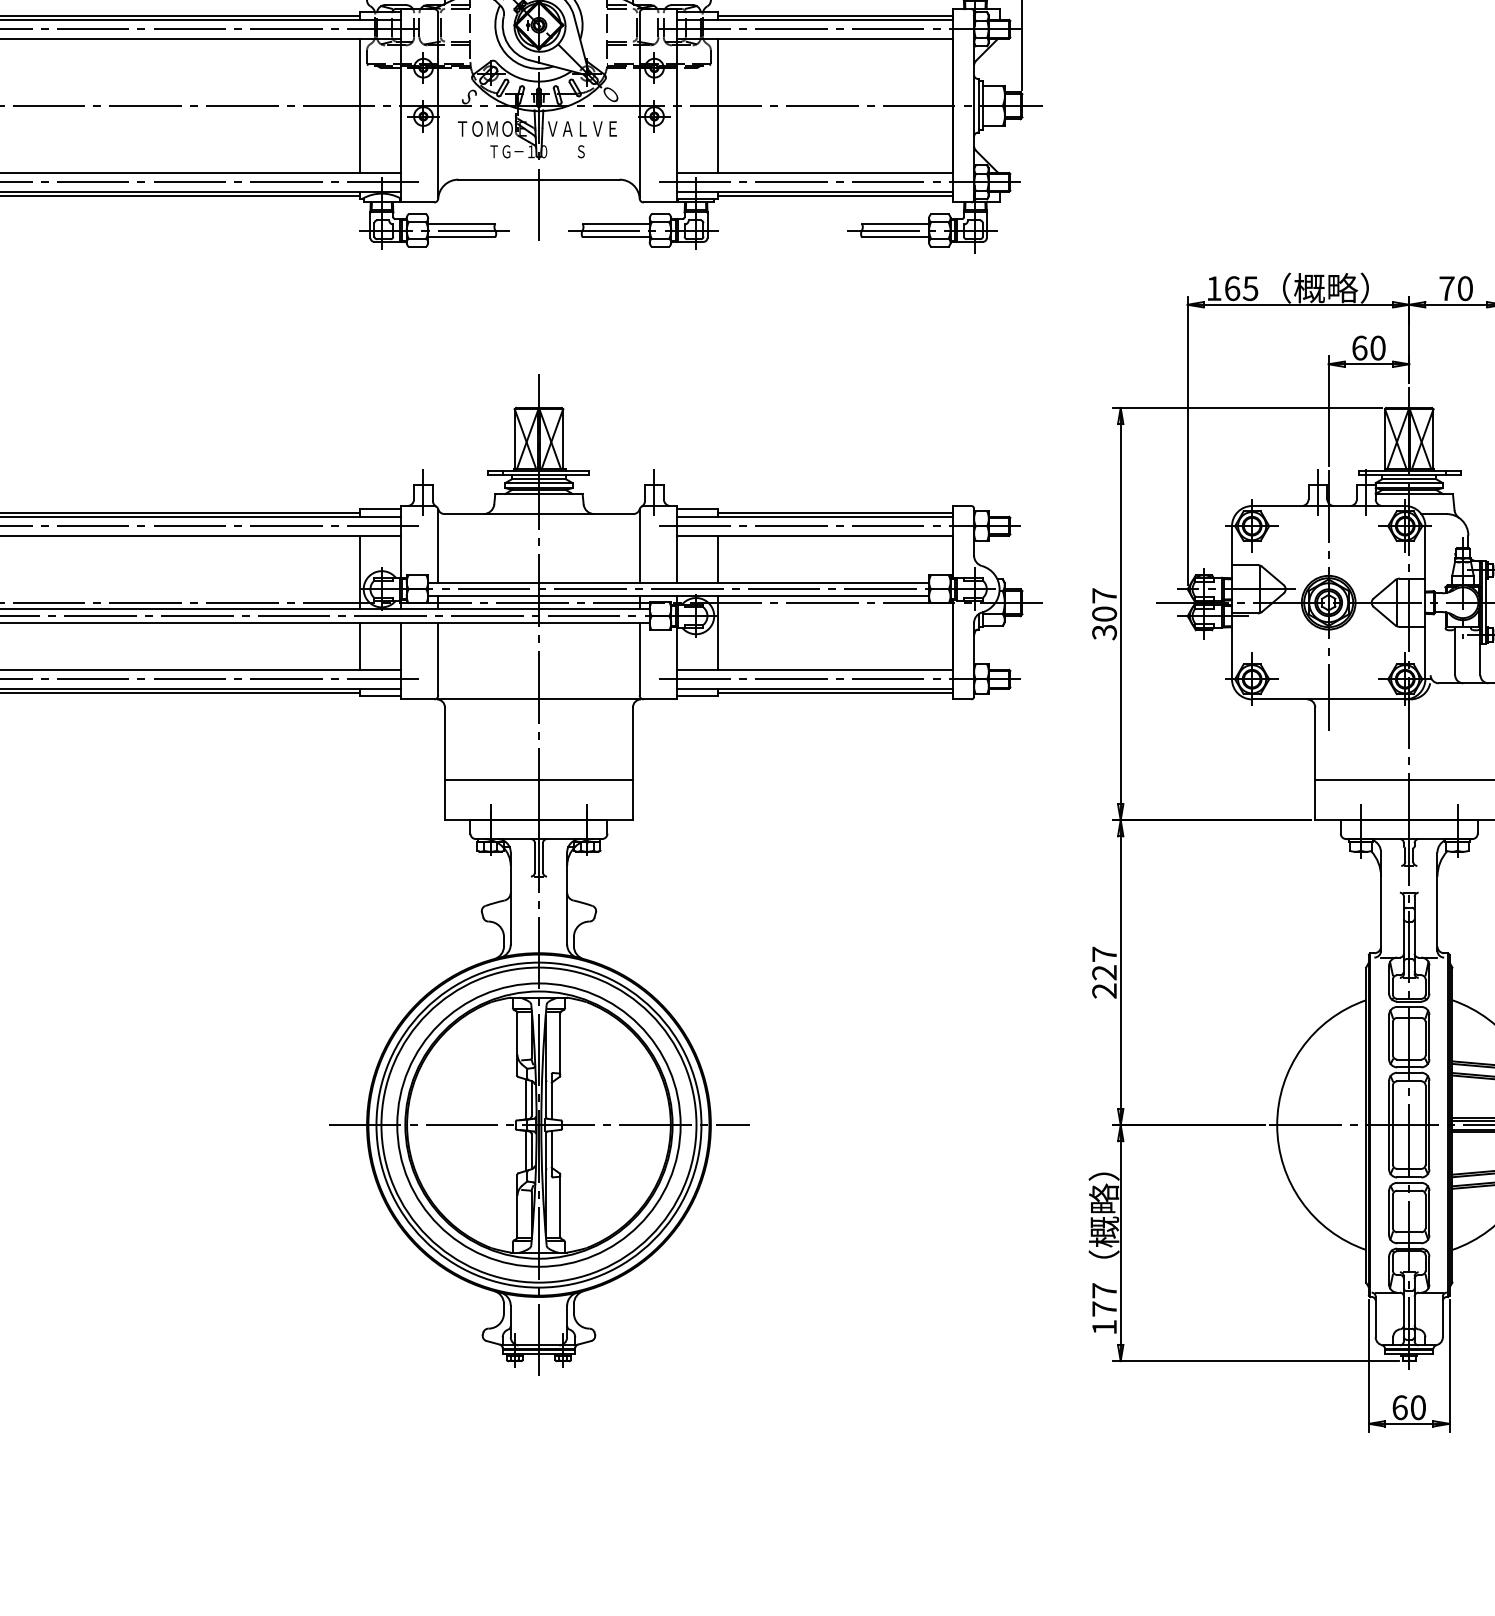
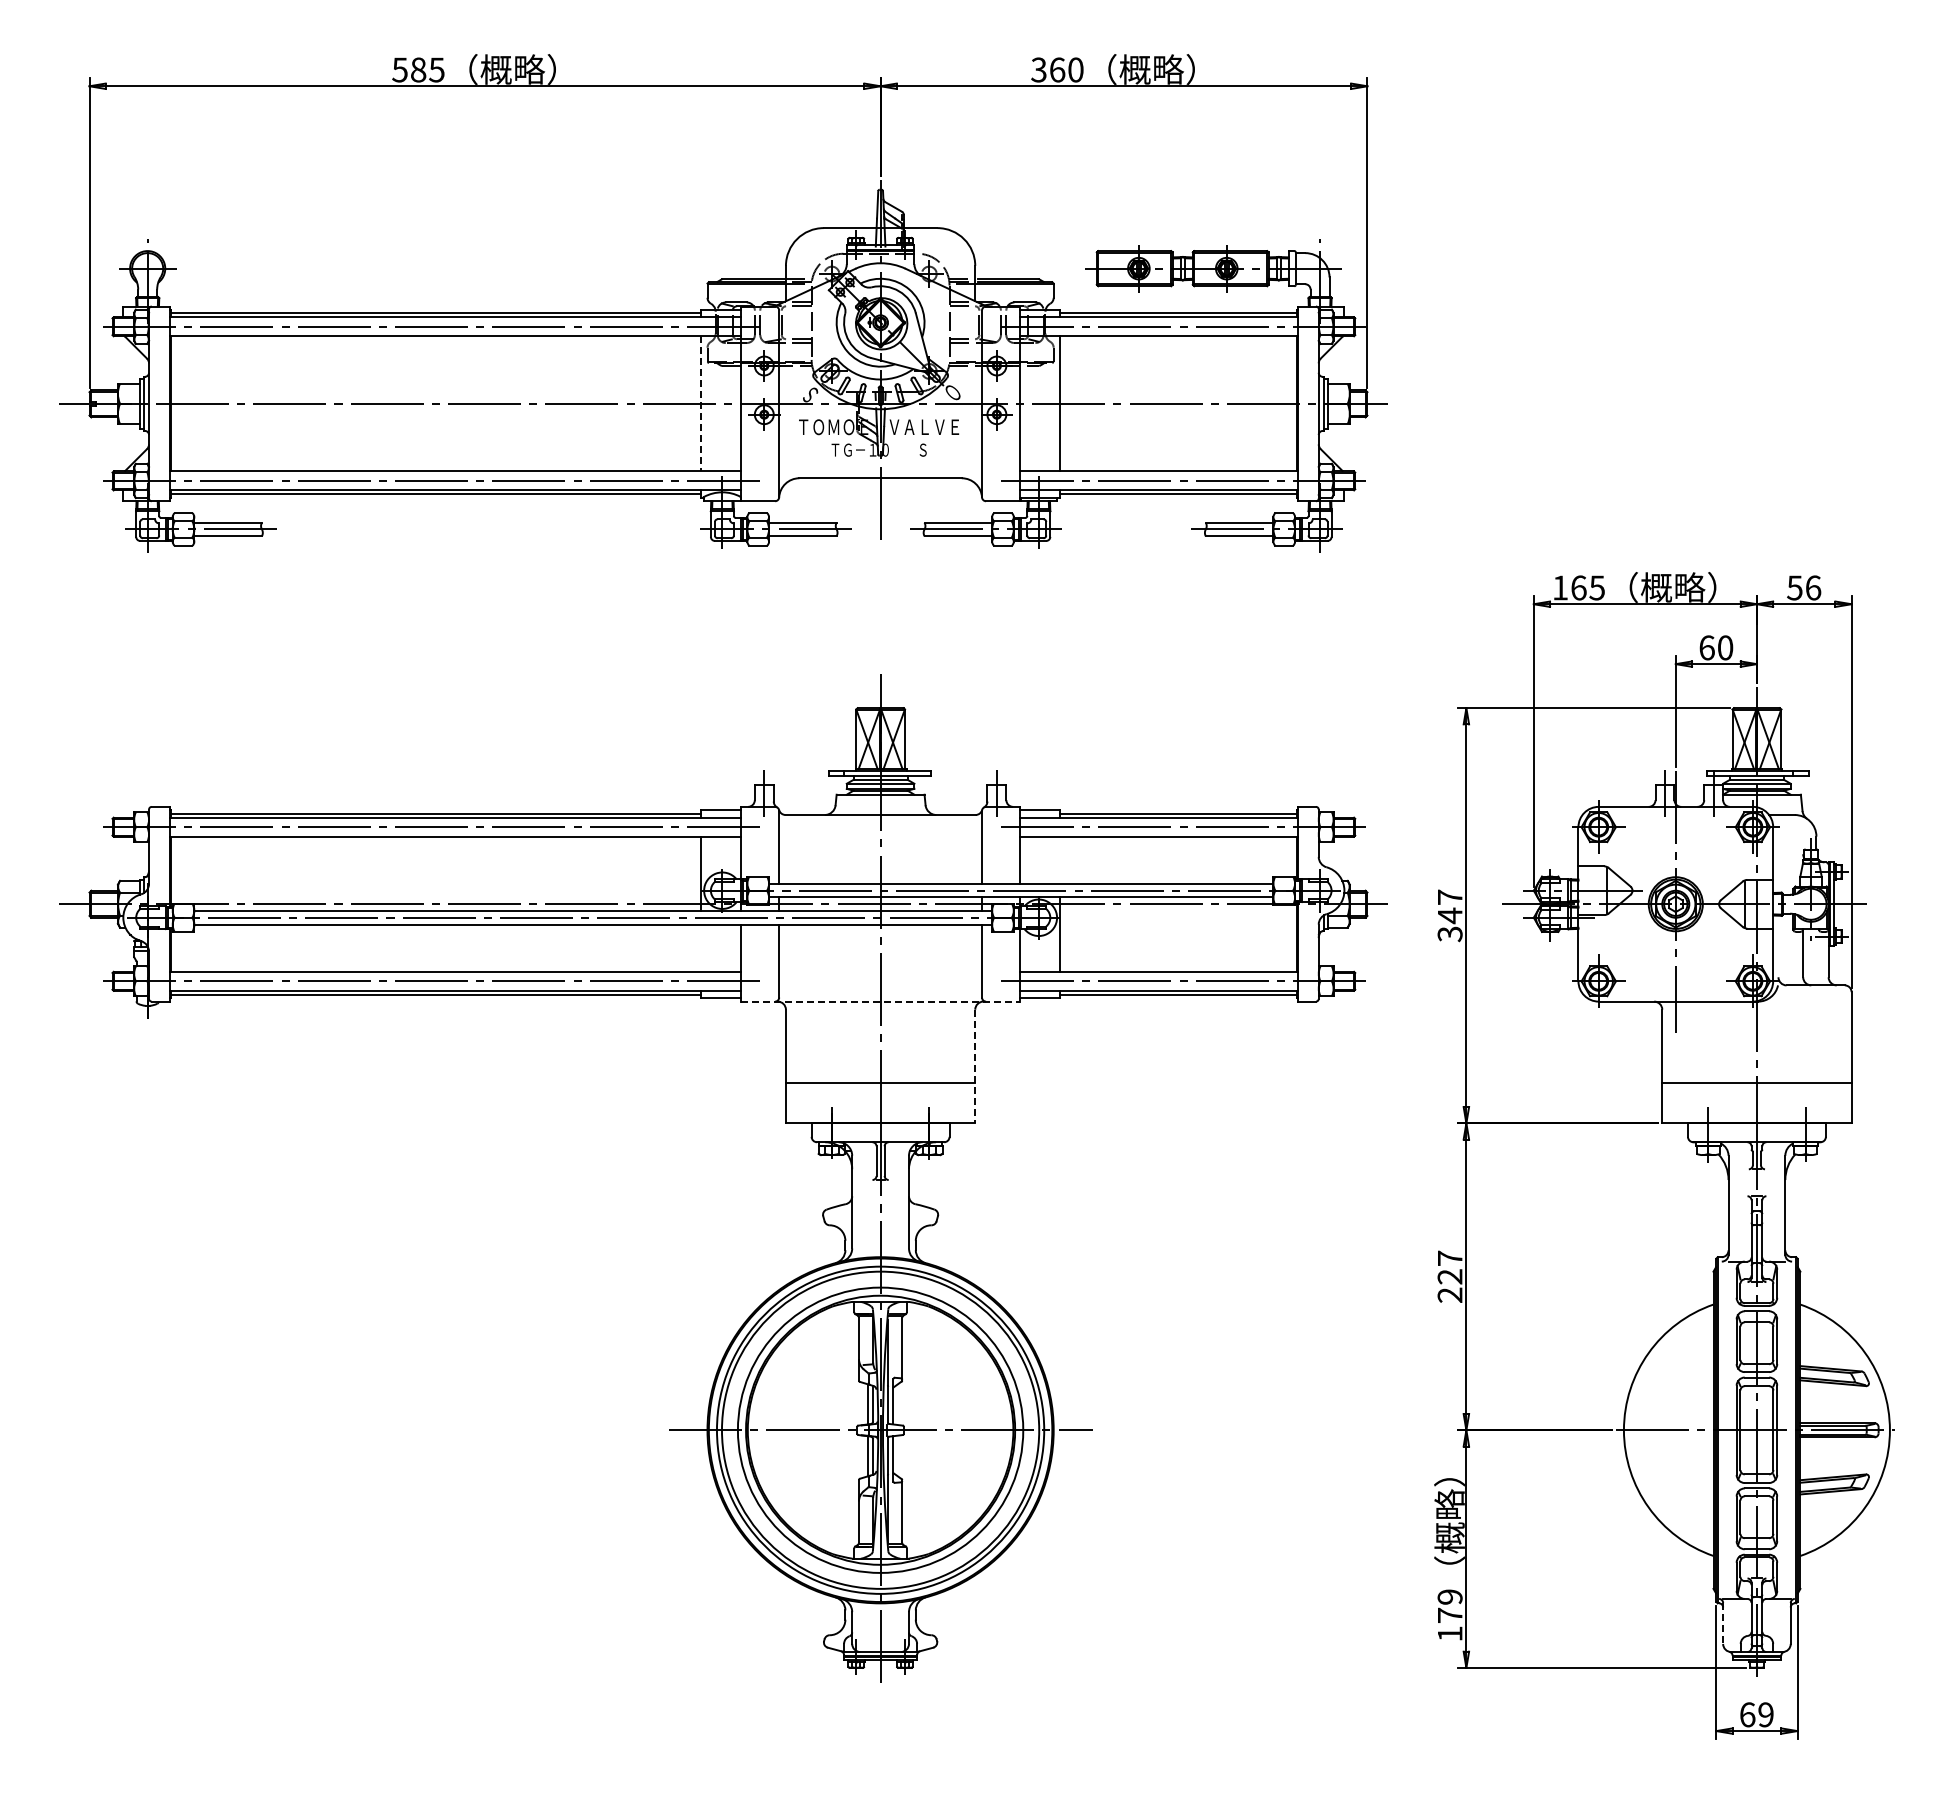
line: (360, 105) -> (700, 403), solid -> dashed
text: (1456, 288) -> (1804, 587), 70 -> 56
line: (717, 558) -> (1060, 859), removed
text: (1103, 613) -> (1449, 915), 307 -> 347
line: (360, 645) -> (700, 947), removed
line: (539, 699) -> (881, 1001), solid -> dashed
line: (633, 763) -> (975, 1066), solid -> dashed
text: (1103, 1290) -> (1449, 1596), 177 -> 179
line: (1376, 1317) -> (1723, 1623), solid -> dashed
text: (1417, 1407) -> (1765, 1714), 60 -> 69

